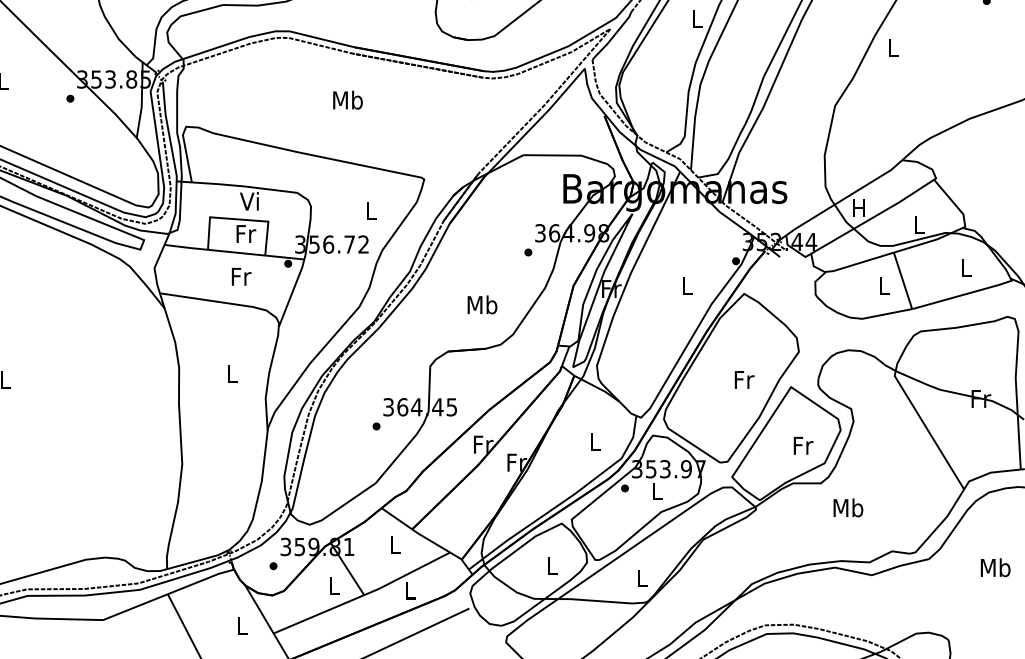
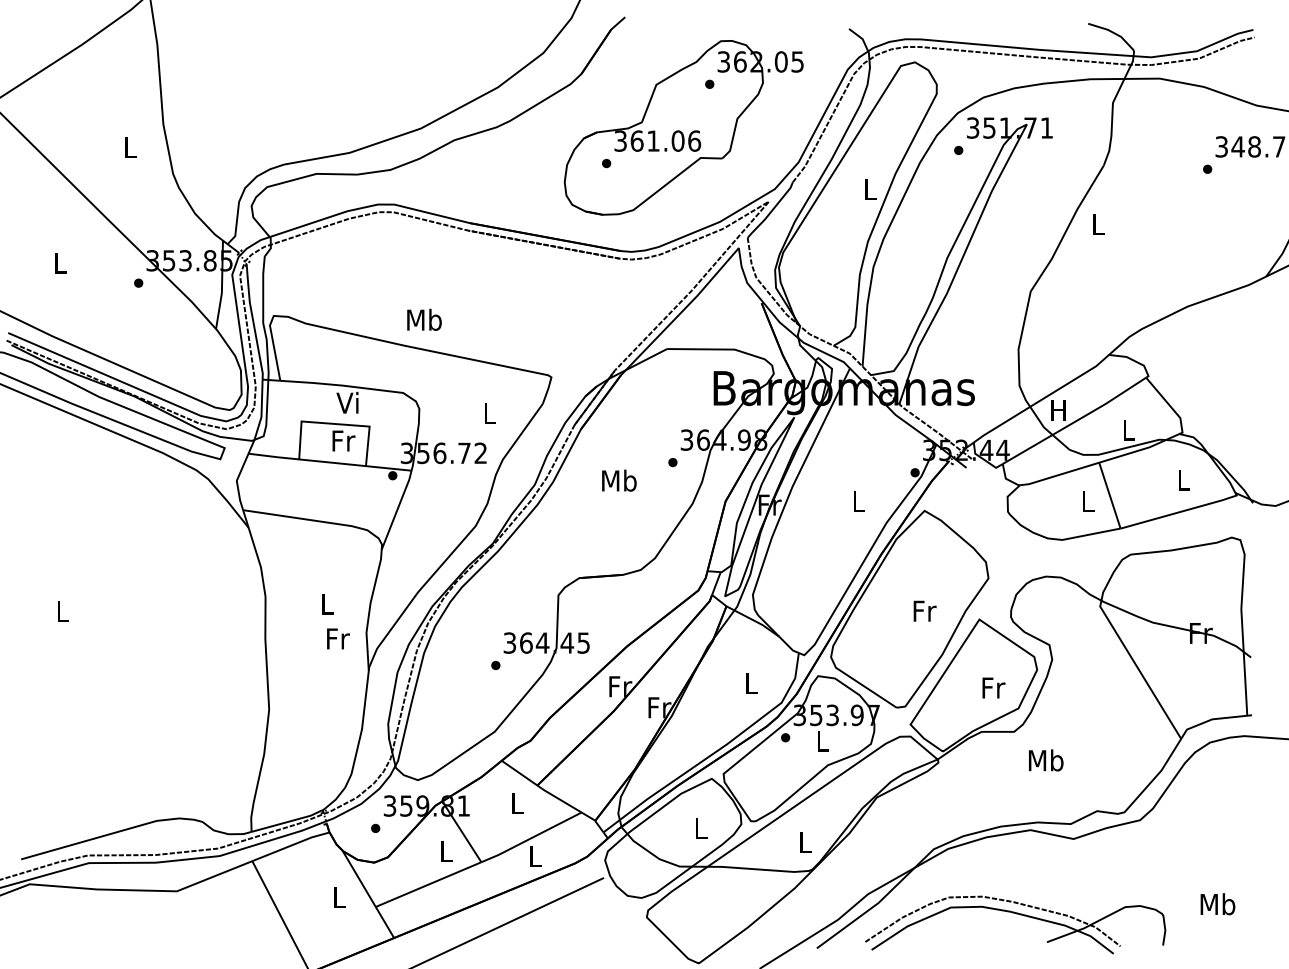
text: (348, 99) -> (424, 319), moved
text: (241, 276) -> (338, 638), moved
text: (482, 304) -> (619, 480), moved
text: (995, 567) -> (1217, 904), moved

